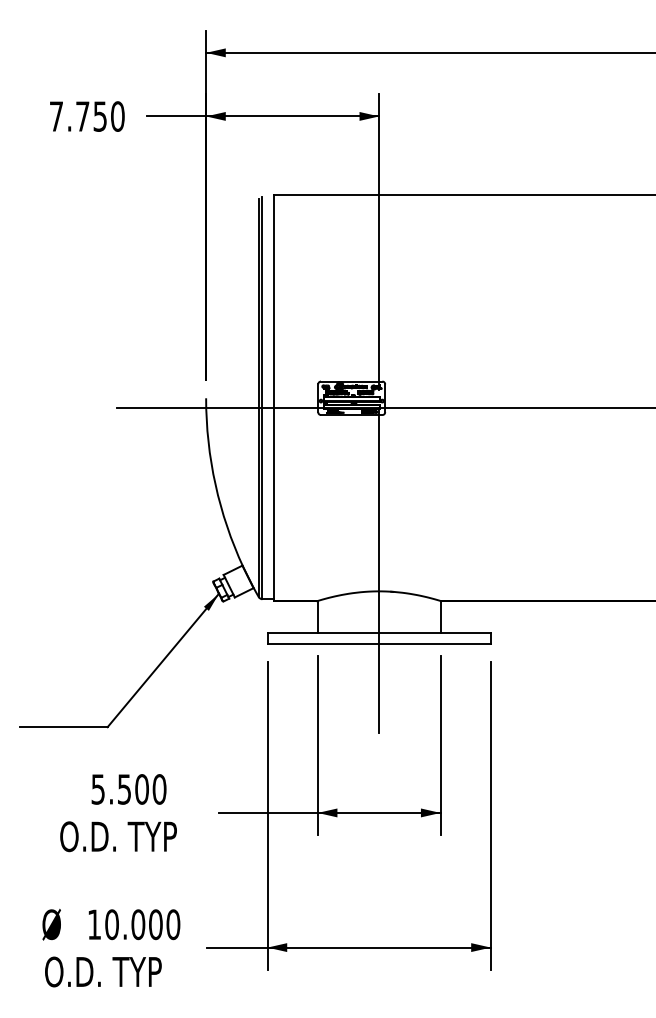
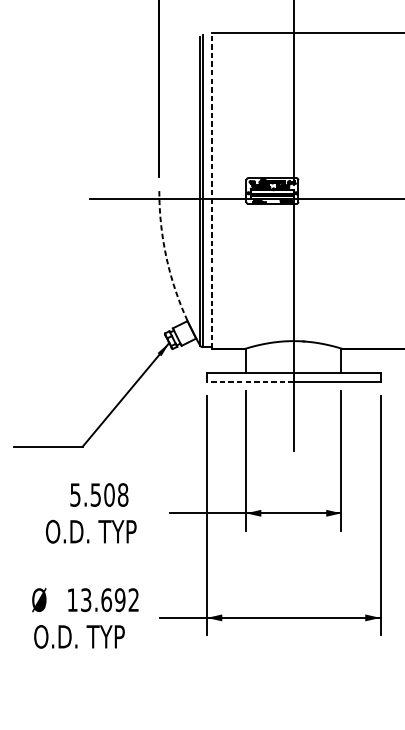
line: (273, 397) -> (211, 190), solid -> dashed
arc: (215, 484) -> (166, 258), solid -> dashed
line: (323, 643) -> (250, 381), solid -> dashed
text: (159, 789) -> (123, 495), 5.500 -> 5.508
text: (142, 924) -> (109, 599), 10.000 -> 13.692

